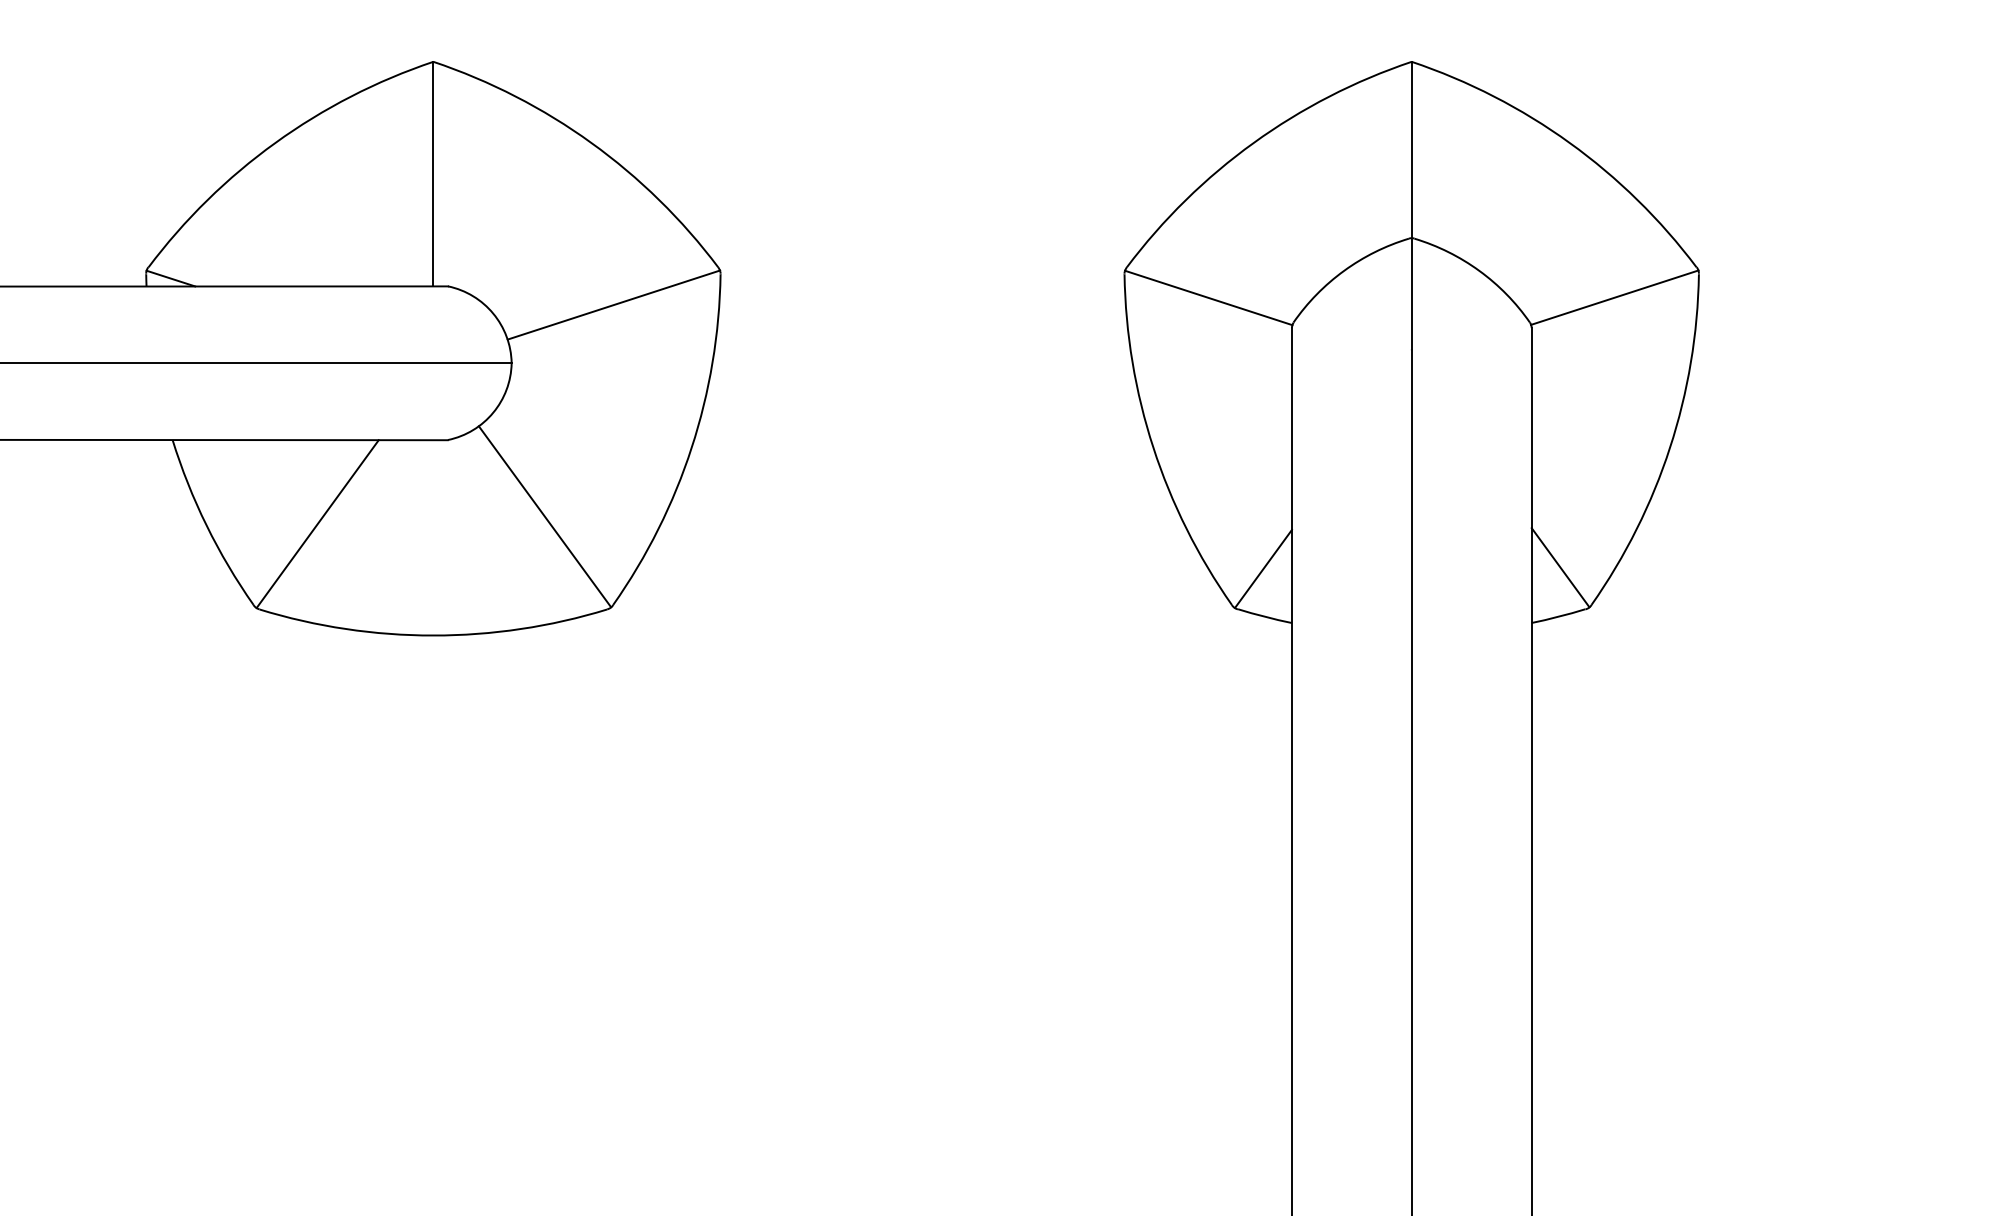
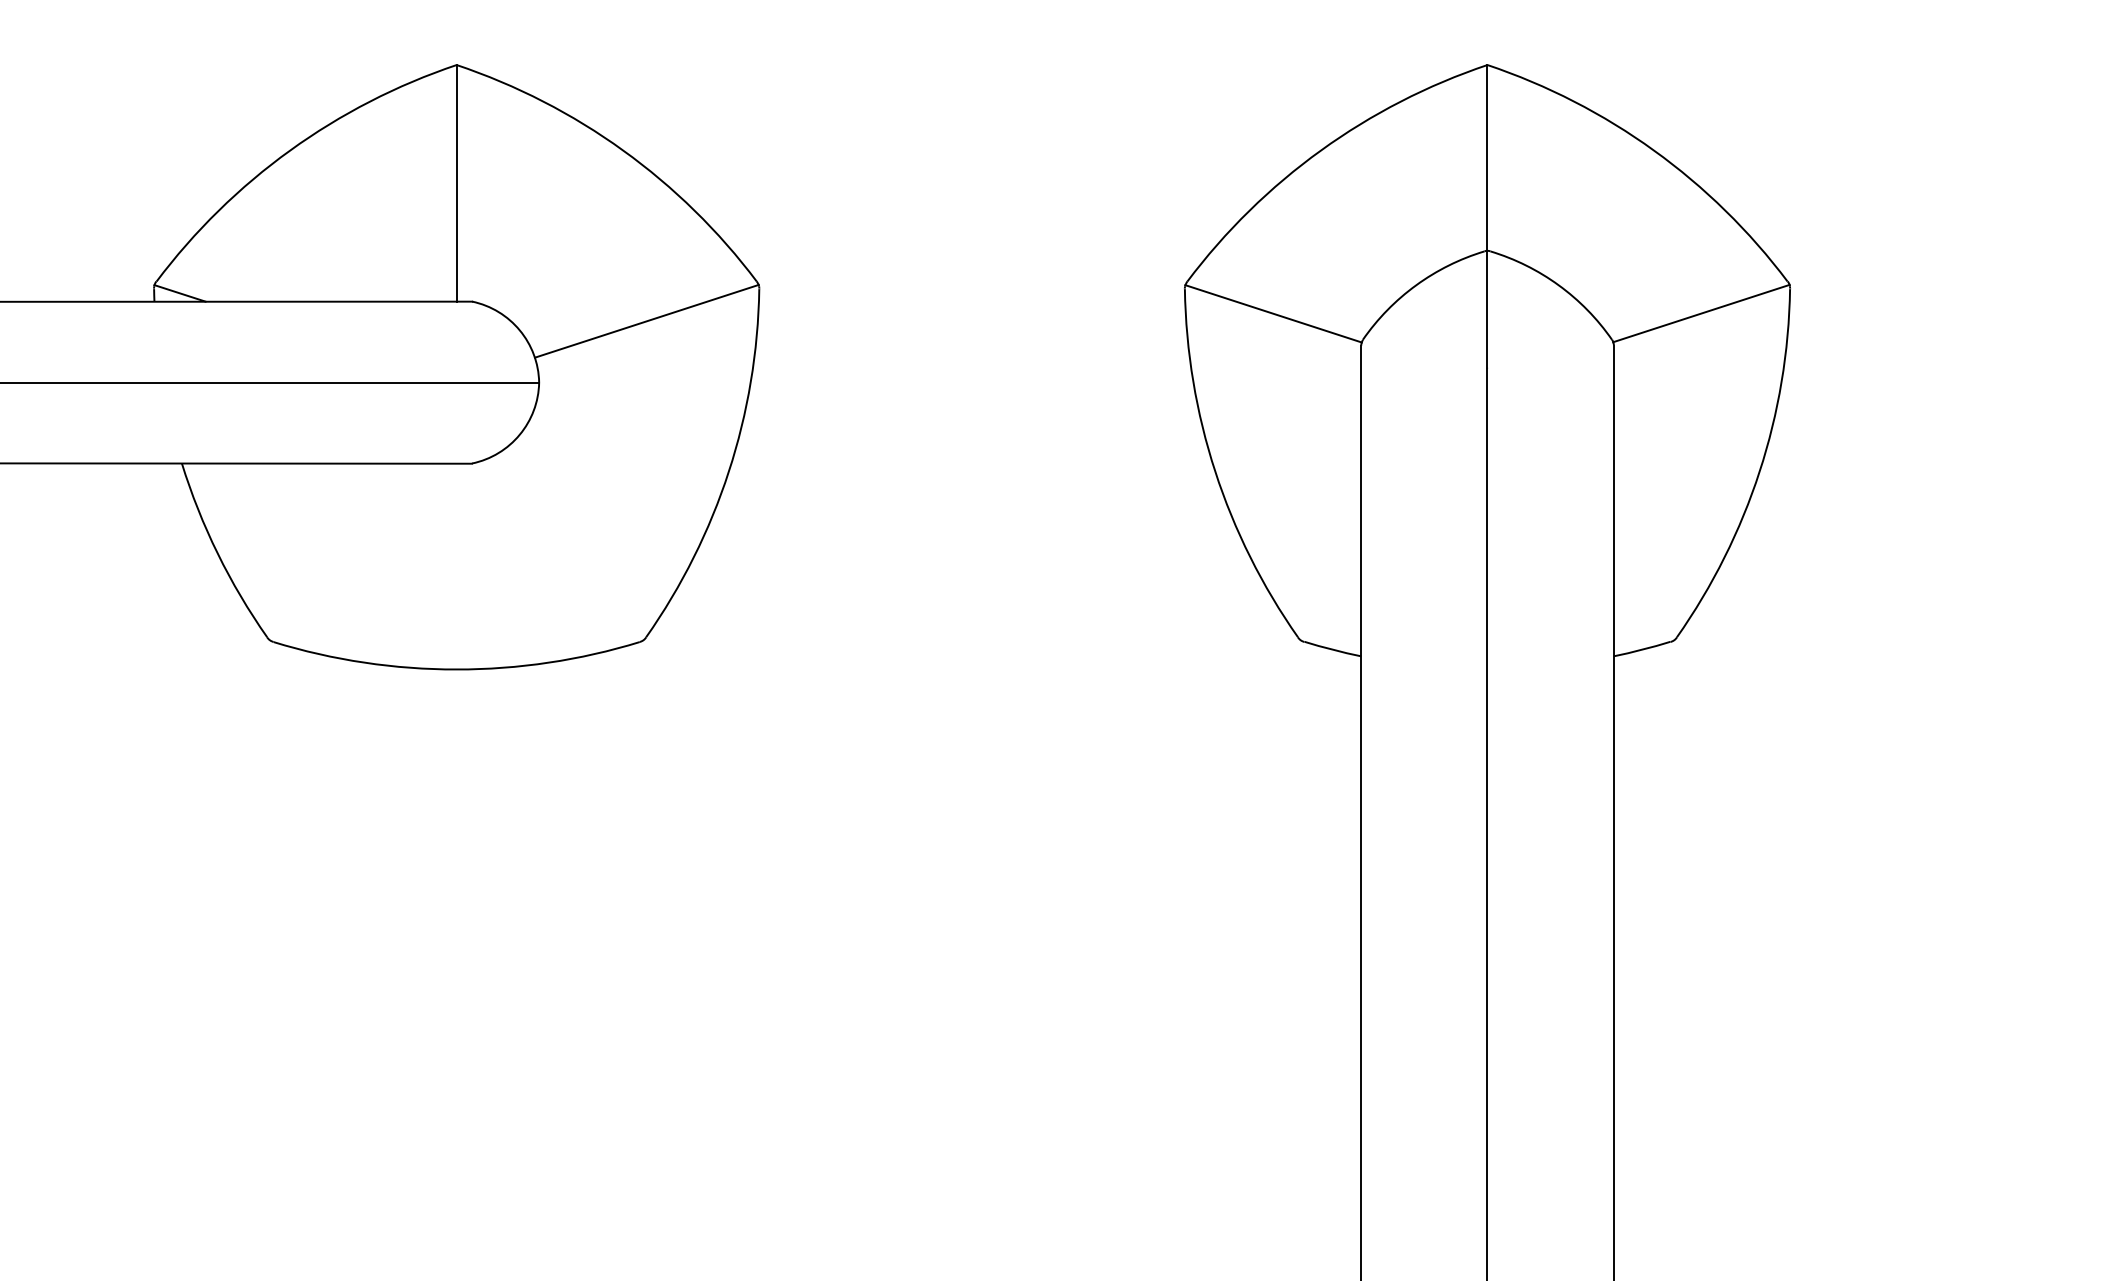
line: (544, 516) -> (573, 544), removed
line: (317, 523) -> (334, 551), removed
line: (1559, 567) -> (1643, 597), removed
line: (1263, 569) -> (1331, 599), removed

